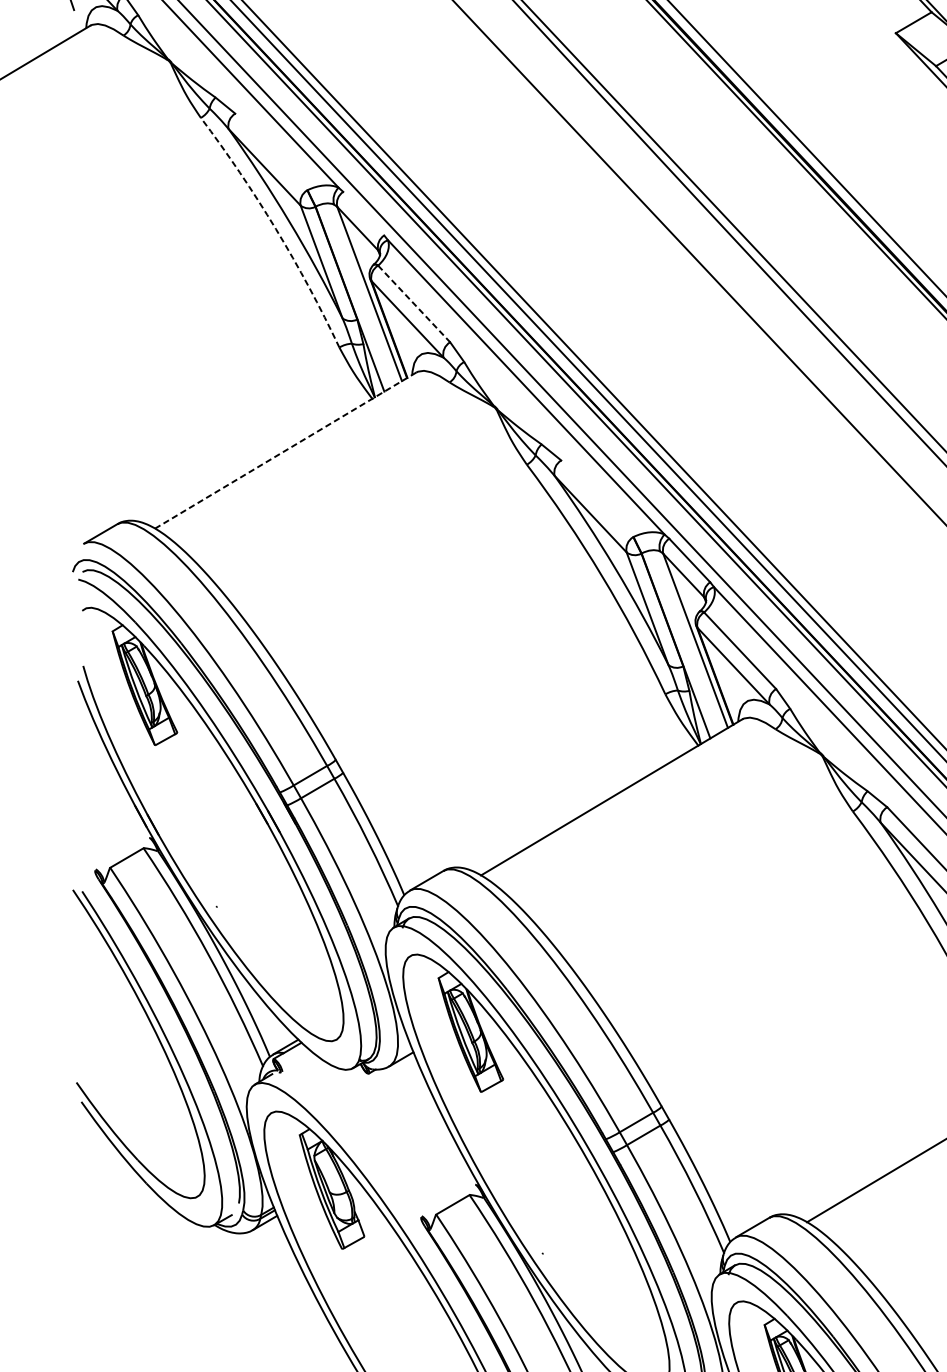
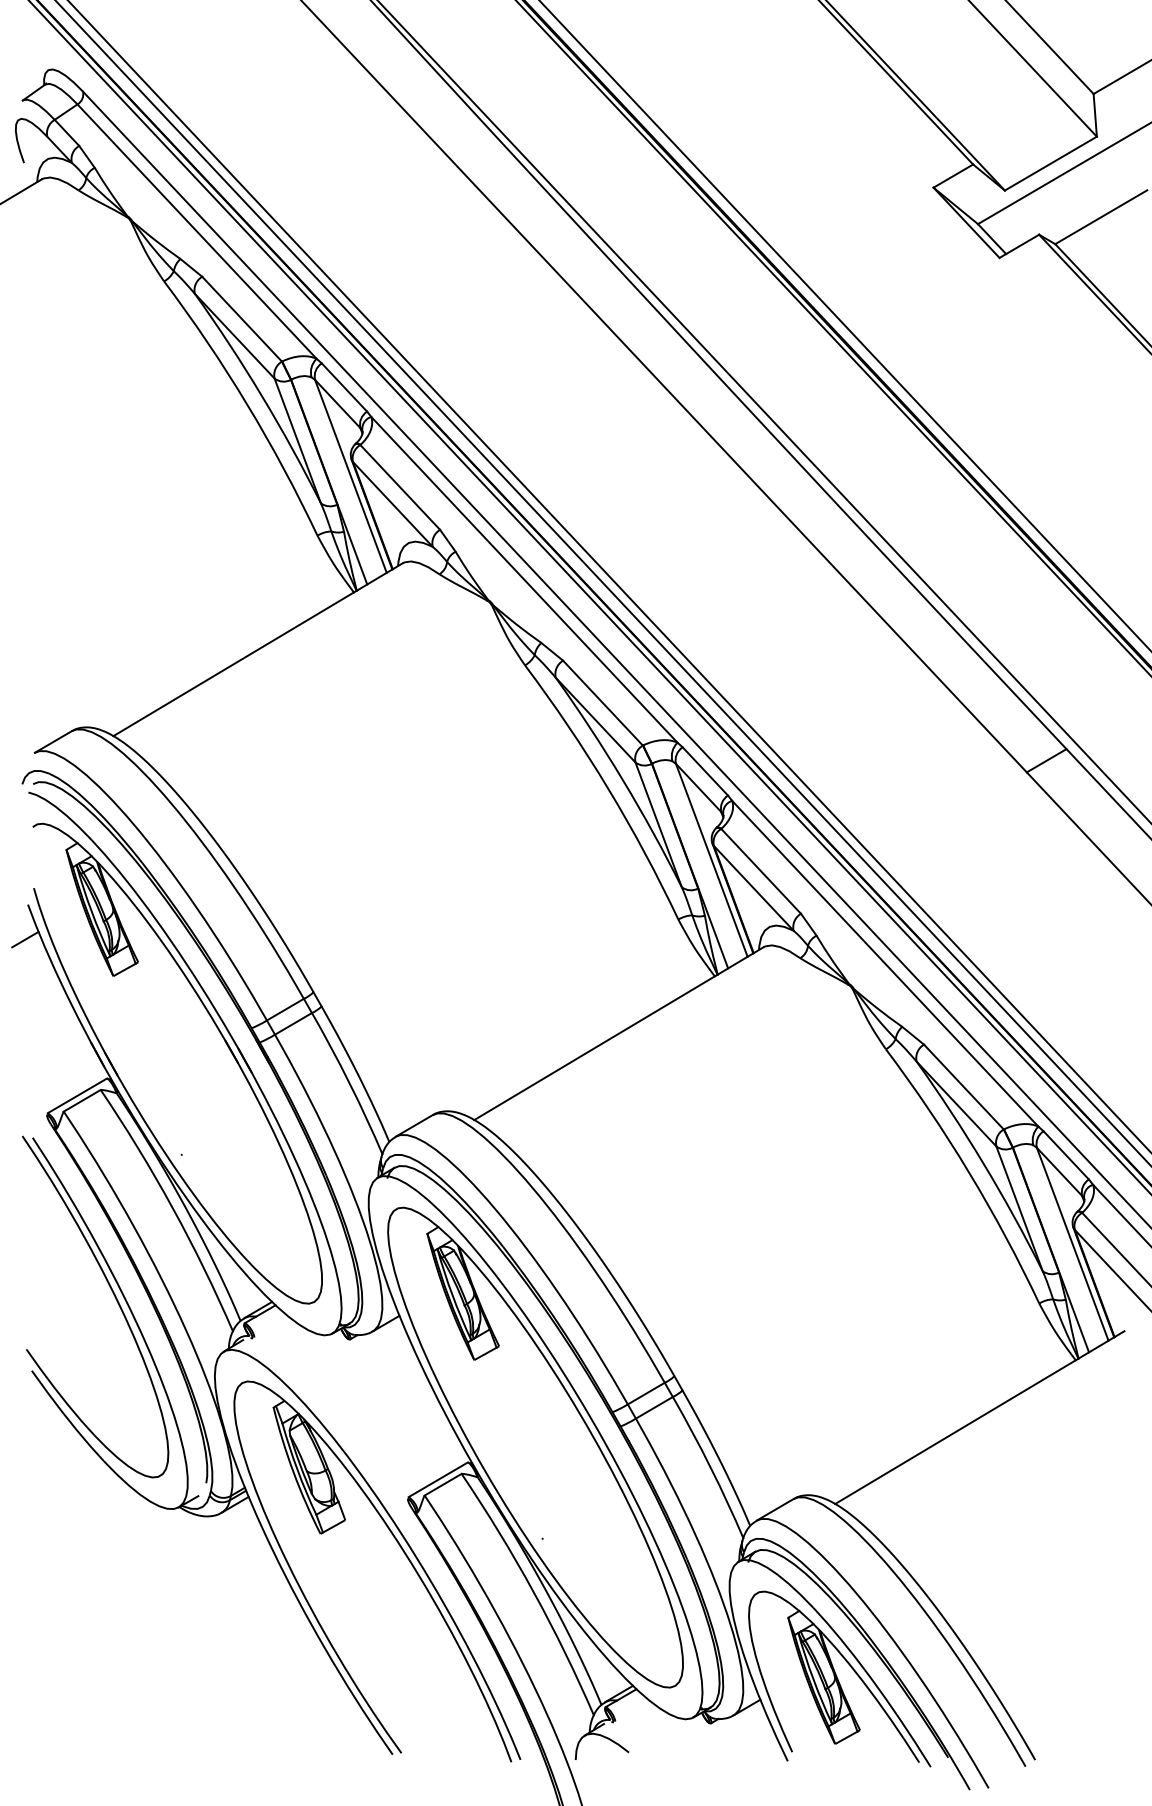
line: (271, 151) -> (242, 318), added
line: (363, 213) -> (344, 387), added
arc: (276, 229) -> (247, 404), dashed -> solid
line: (414, 304) -> (400, 487), dashed -> solid
line: (285, 450) -> (257, 649), dashed -> solid
line: (596, 498) -> (602, 702), added
line: (75, 712) -> (25, 939), added
line: (121, 853) -> (76, 1095), added
line: (447, 1200) -> (437, 1479), added

